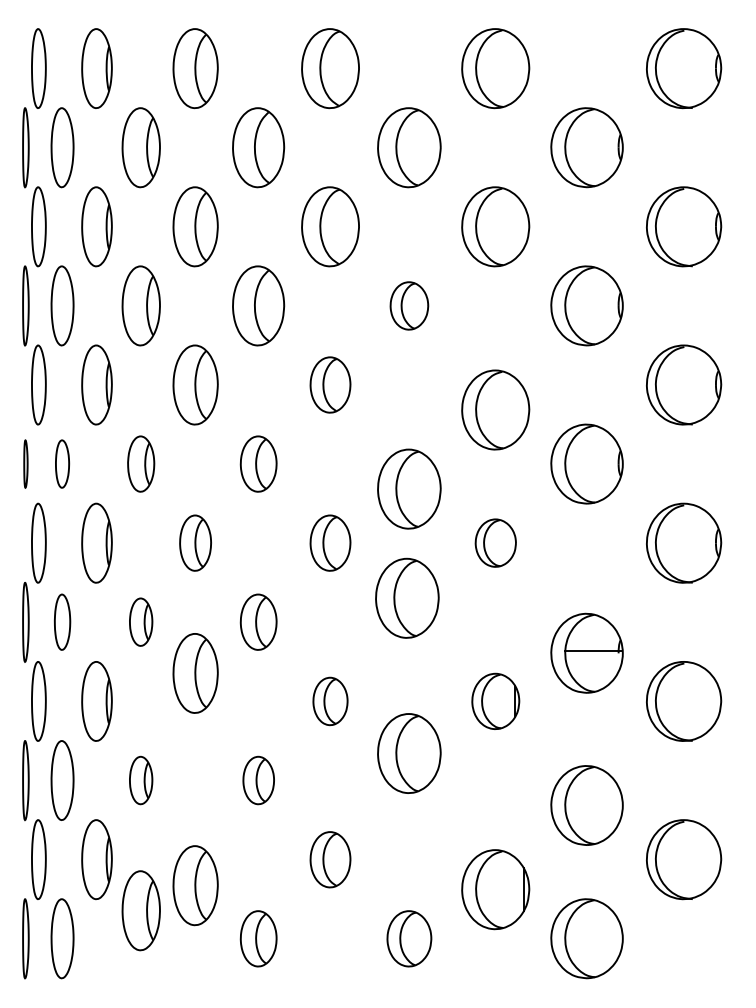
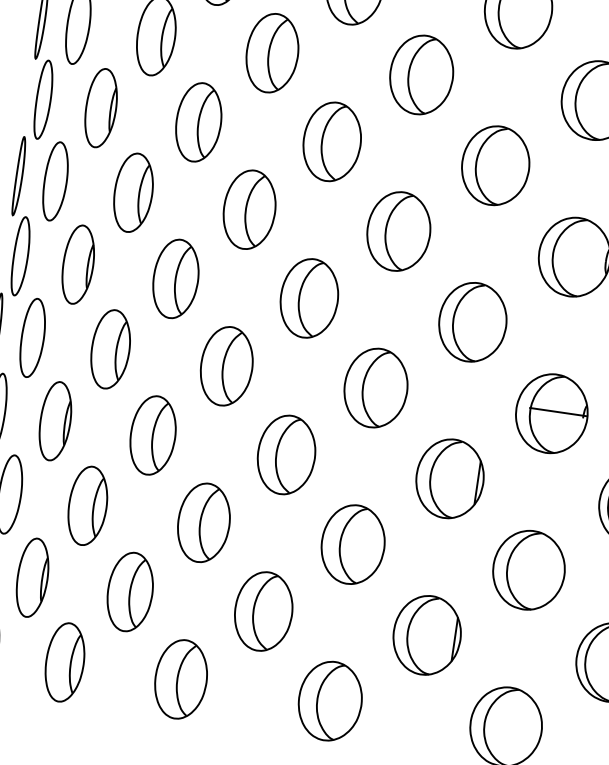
part: (409, 305) -> (421, 74), size x1.67
part: (330, 384) -> (332, 141), size x1.43
part: (495, 409) -> (495, 165), moved
part: (25, 463) -> (19, 175), size x1.67
part: (62, 463) -> (55, 180), size x1.67
part: (140, 463) -> (132, 192), size x1.43
part: (258, 463) -> (249, 209), size x1.43
part: (409, 488) -> (399, 231), moved
part: (195, 542) -> (175, 278), size x1.43
part: (330, 542) -> (309, 297), size x1.43
part: (495, 542) -> (472, 321), size x1.67
part: (407, 597) -> (376, 387), moved
part: (62, 621) -> (32, 337), size x1.43
part: (140, 621) -> (110, 348), size x1.67
part: (258, 621) -> (226, 365), size x1.43
part: (586, 652) -> (551, 412), moved
part: (195, 673) -> (152, 435), moved
part: (330, 701) -> (286, 455), size x1.67
part: (495, 701) -> (449, 478), size x1.43
part: (409, 753) -> (353, 544), moved
part: (140, 780) -> (87, 505), size x1.67
part: (258, 780) -> (203, 522), size x1.67
part: (586, 805) -> (528, 570), moved
part: (330, 859) -> (263, 611), size x1.43
part: (195, 885) -> (130, 591), moved
part: (495, 889) -> (427, 635), moved
part: (140, 910) -> (64, 662), moved
part: (258, 938) -> (181, 679), size x1.43
part: (409, 938) -> (330, 701), size x1.43

